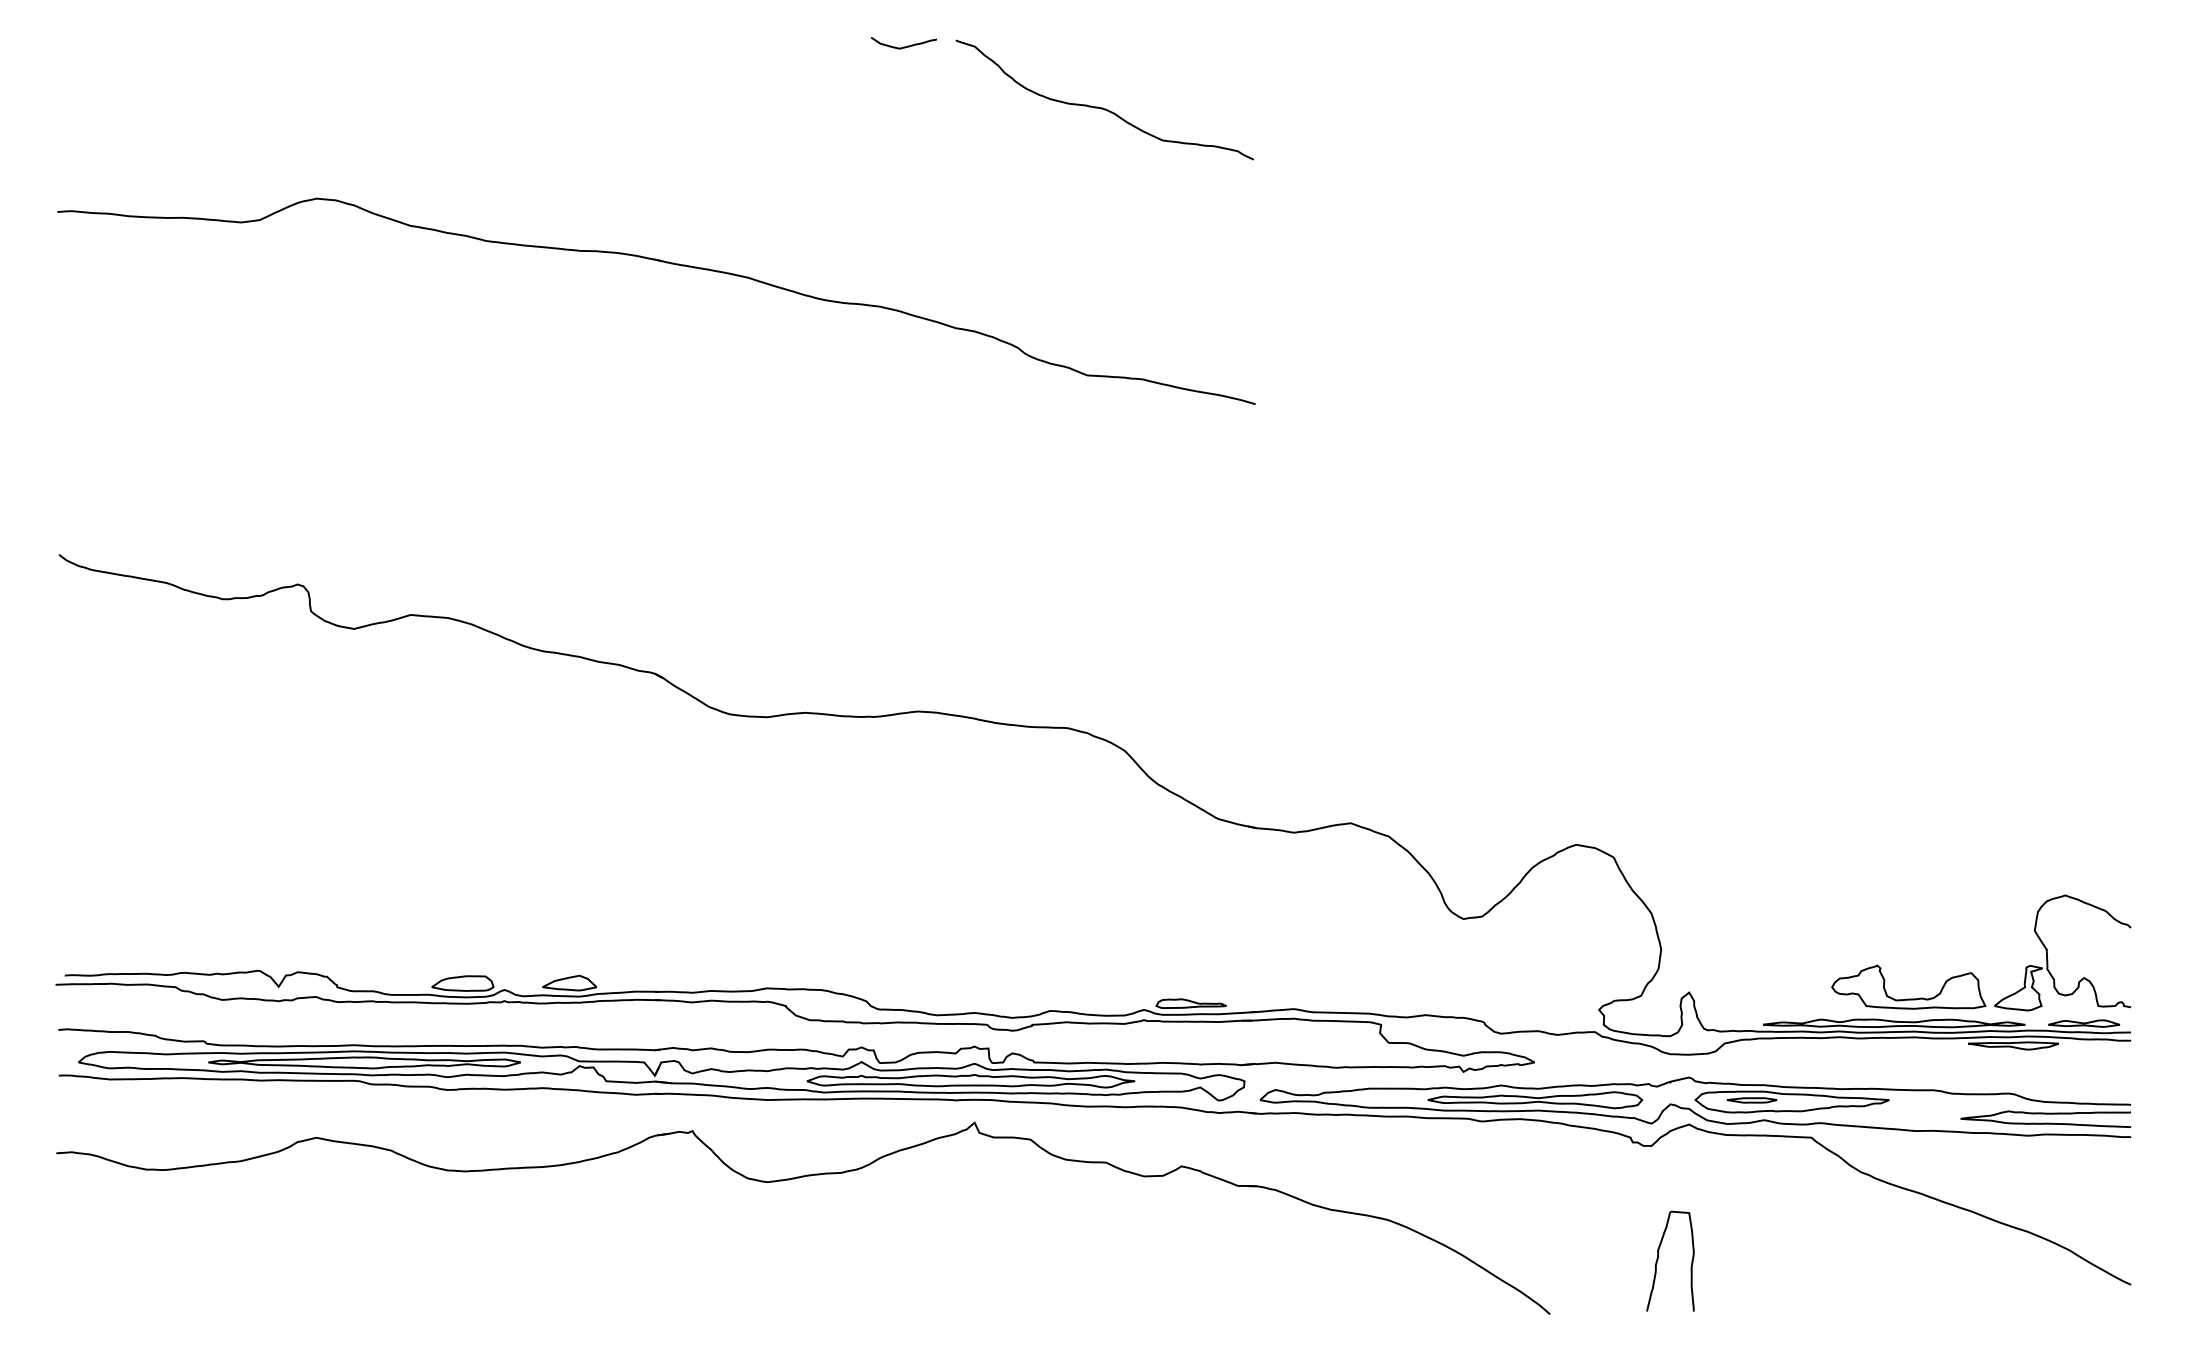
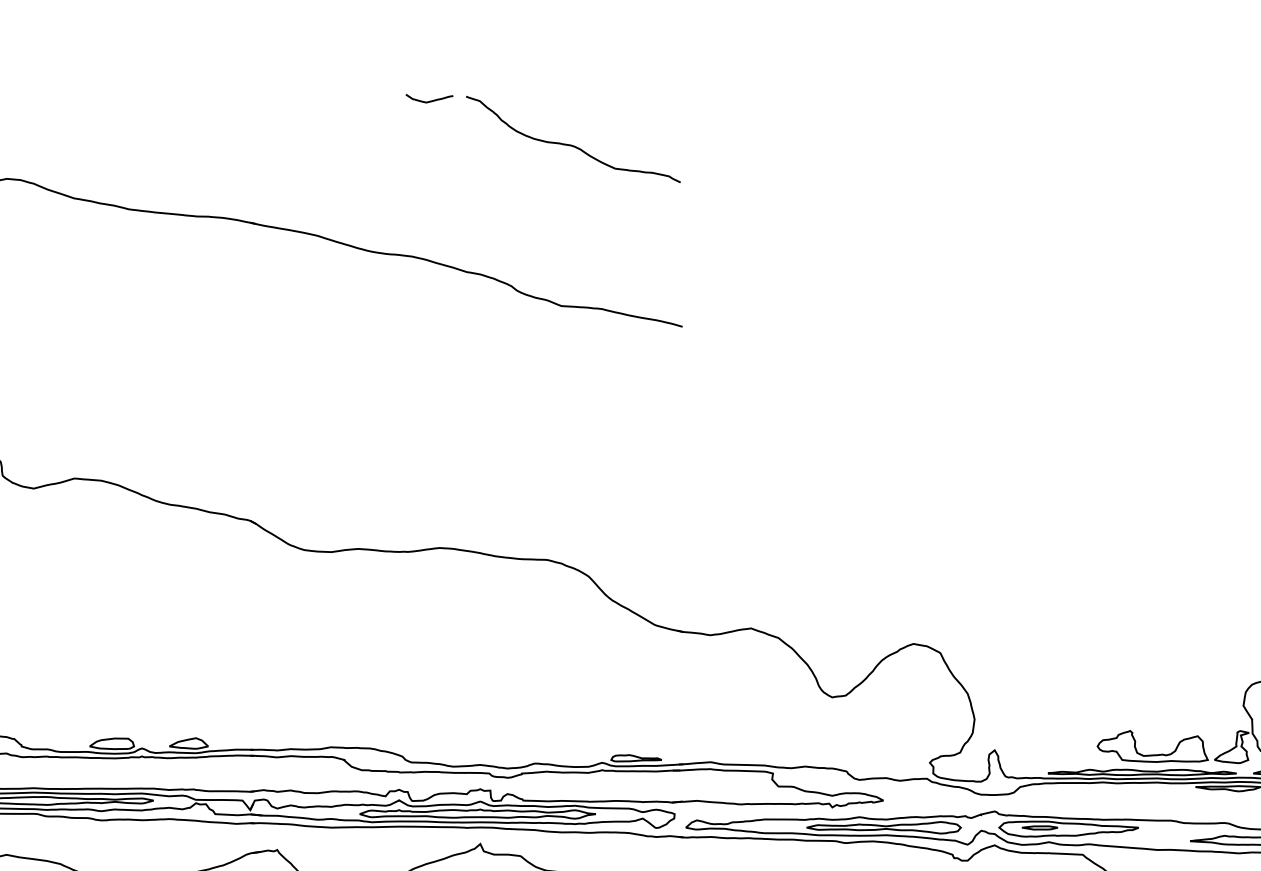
curve: (903, 46) -> (429, 101), moved
curve: (1102, 107) -> (571, 144), moved

